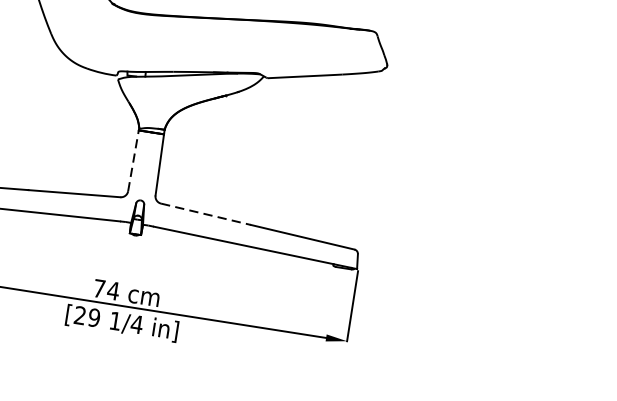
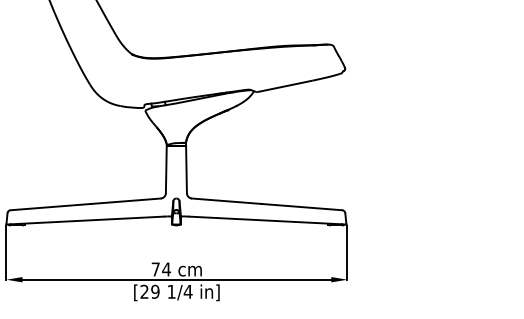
line: (133, 160) -> (166, 169), dashed -> solid
line: (205, 214) -> (226, 201), dashed -> solid

